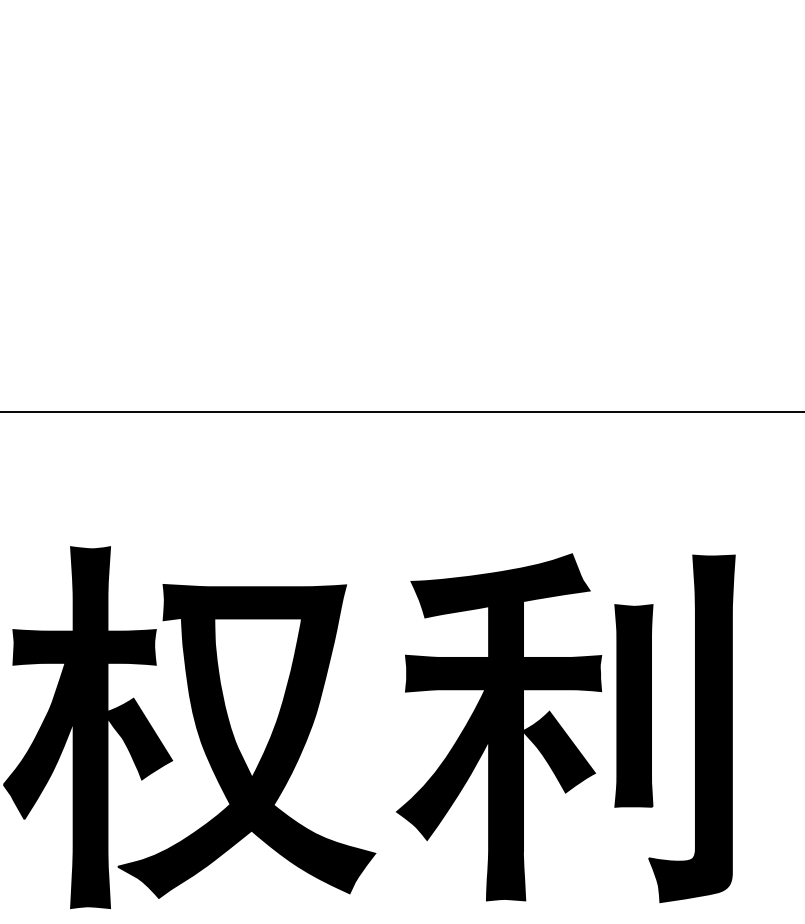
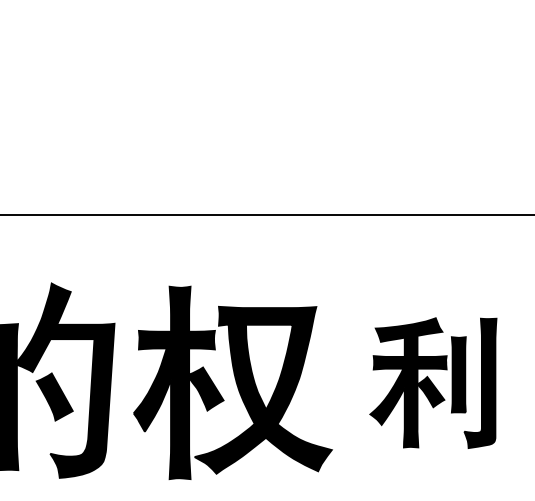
part: (566, 726) -> (433, 382), size x0.7

